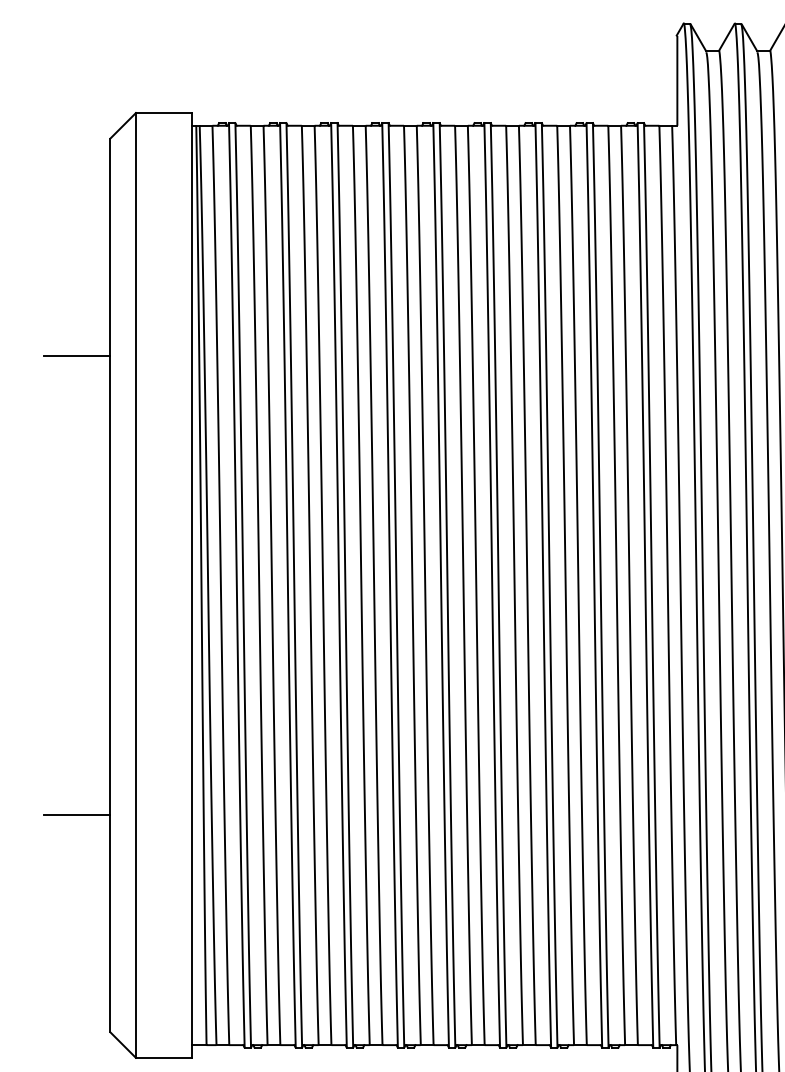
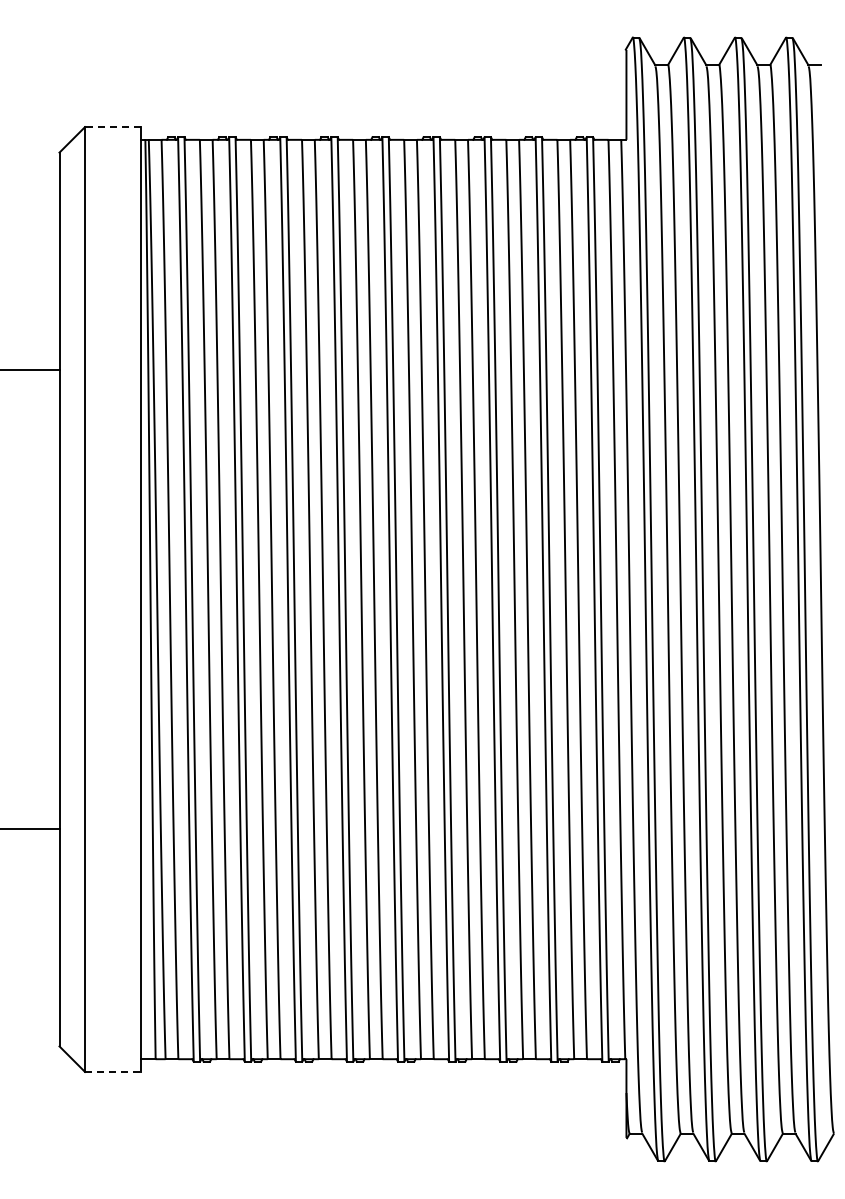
line: (163, 113) -> (112, 127), solid -> dashed
line: (164, 1057) -> (113, 1071), solid -> dashed

